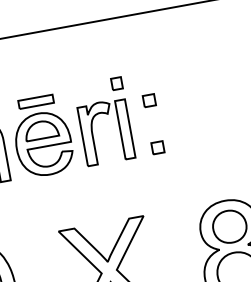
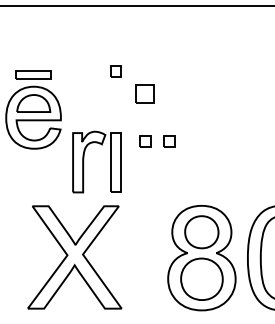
part: (149, 100) -> (145, 93), size x1.6
part: (93, 133) -> (84, 161), moved
part: (181, 143) -> (169, 141), added

